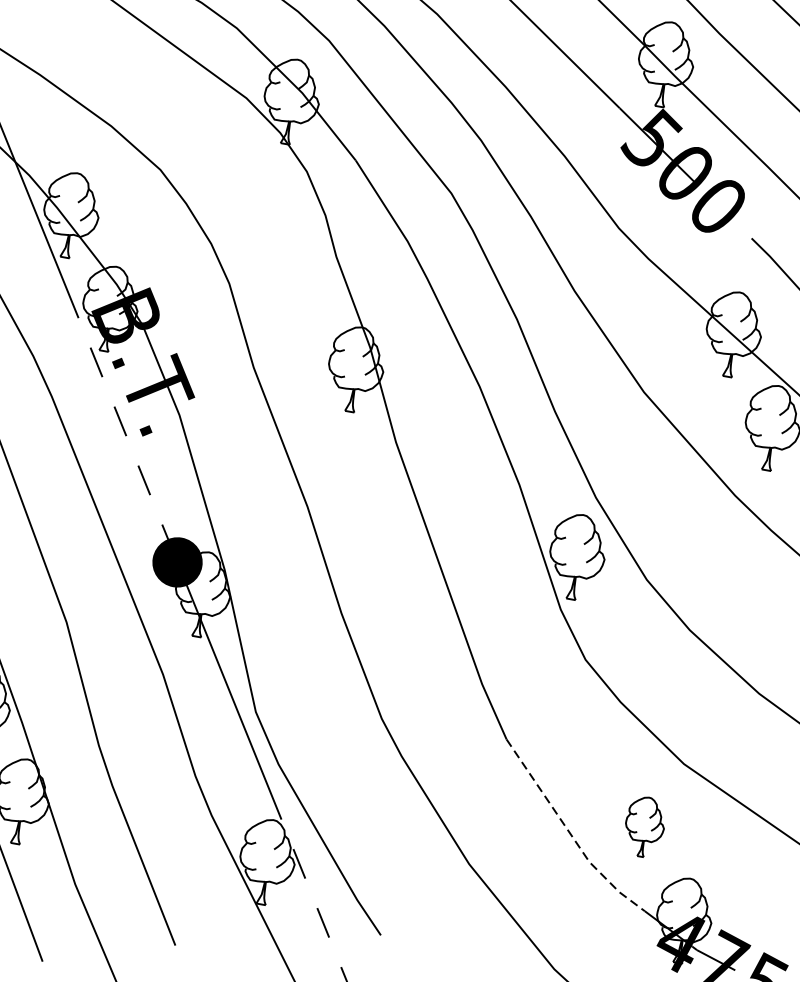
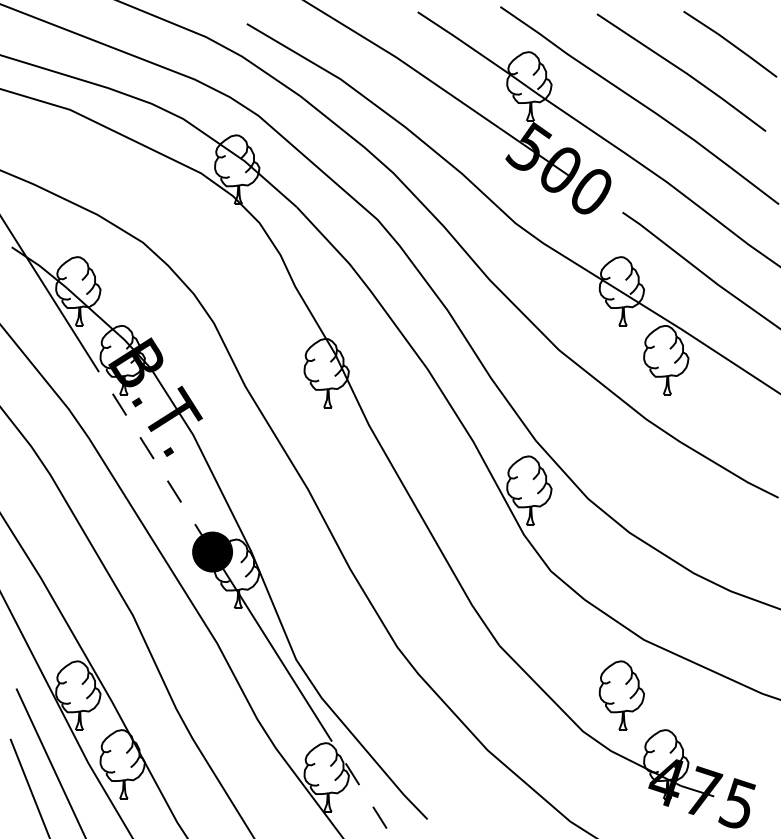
part: (644, 826) -> (621, 695), size x1.43
line: (570, 833) -> (563, 711), dashed -> solid

